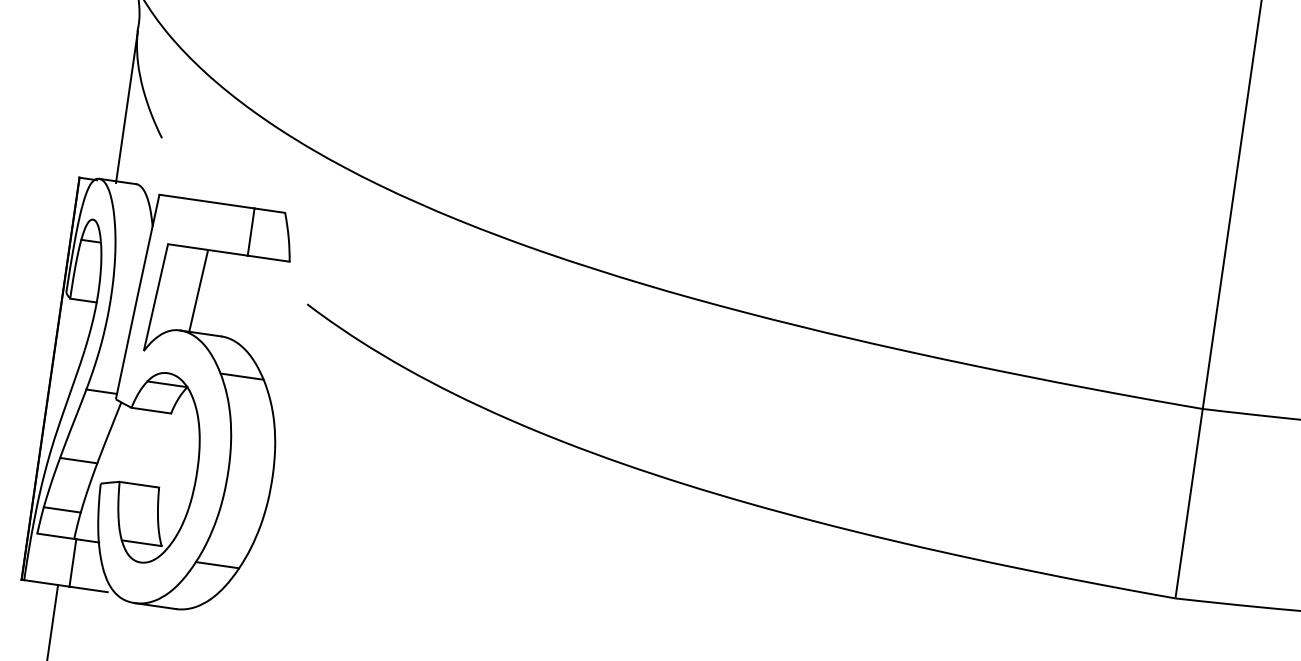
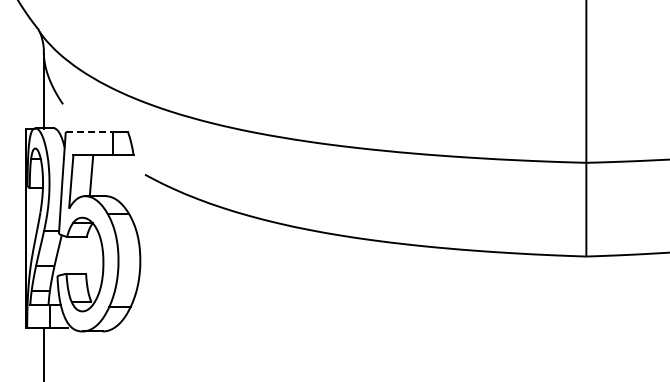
line: (207, 200) -> (89, 131), solid -> dashed

